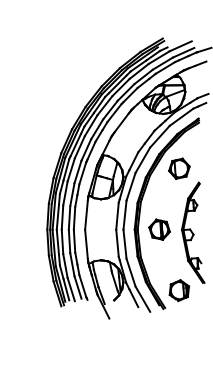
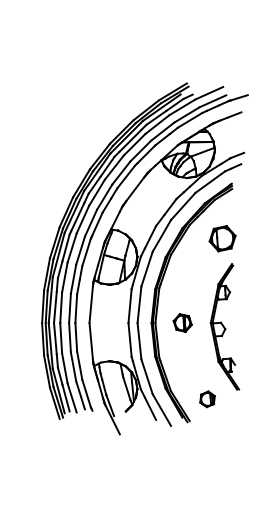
part: (179, 168) -> (222, 238), moved
part: (159, 229) -> (182, 322), size x0.7
part: (179, 290) -> (207, 399), size x0.6

